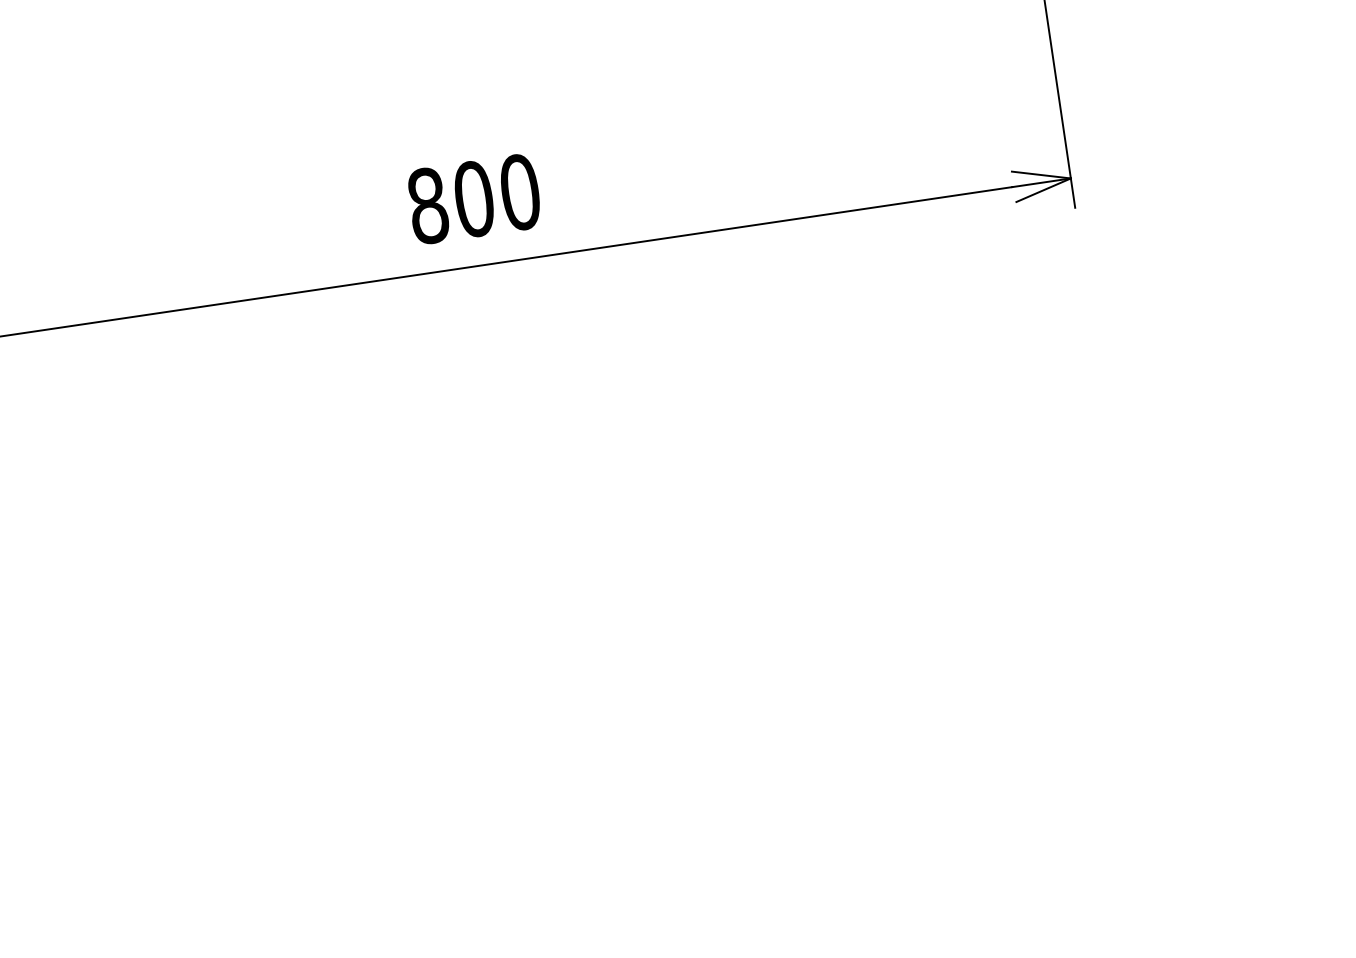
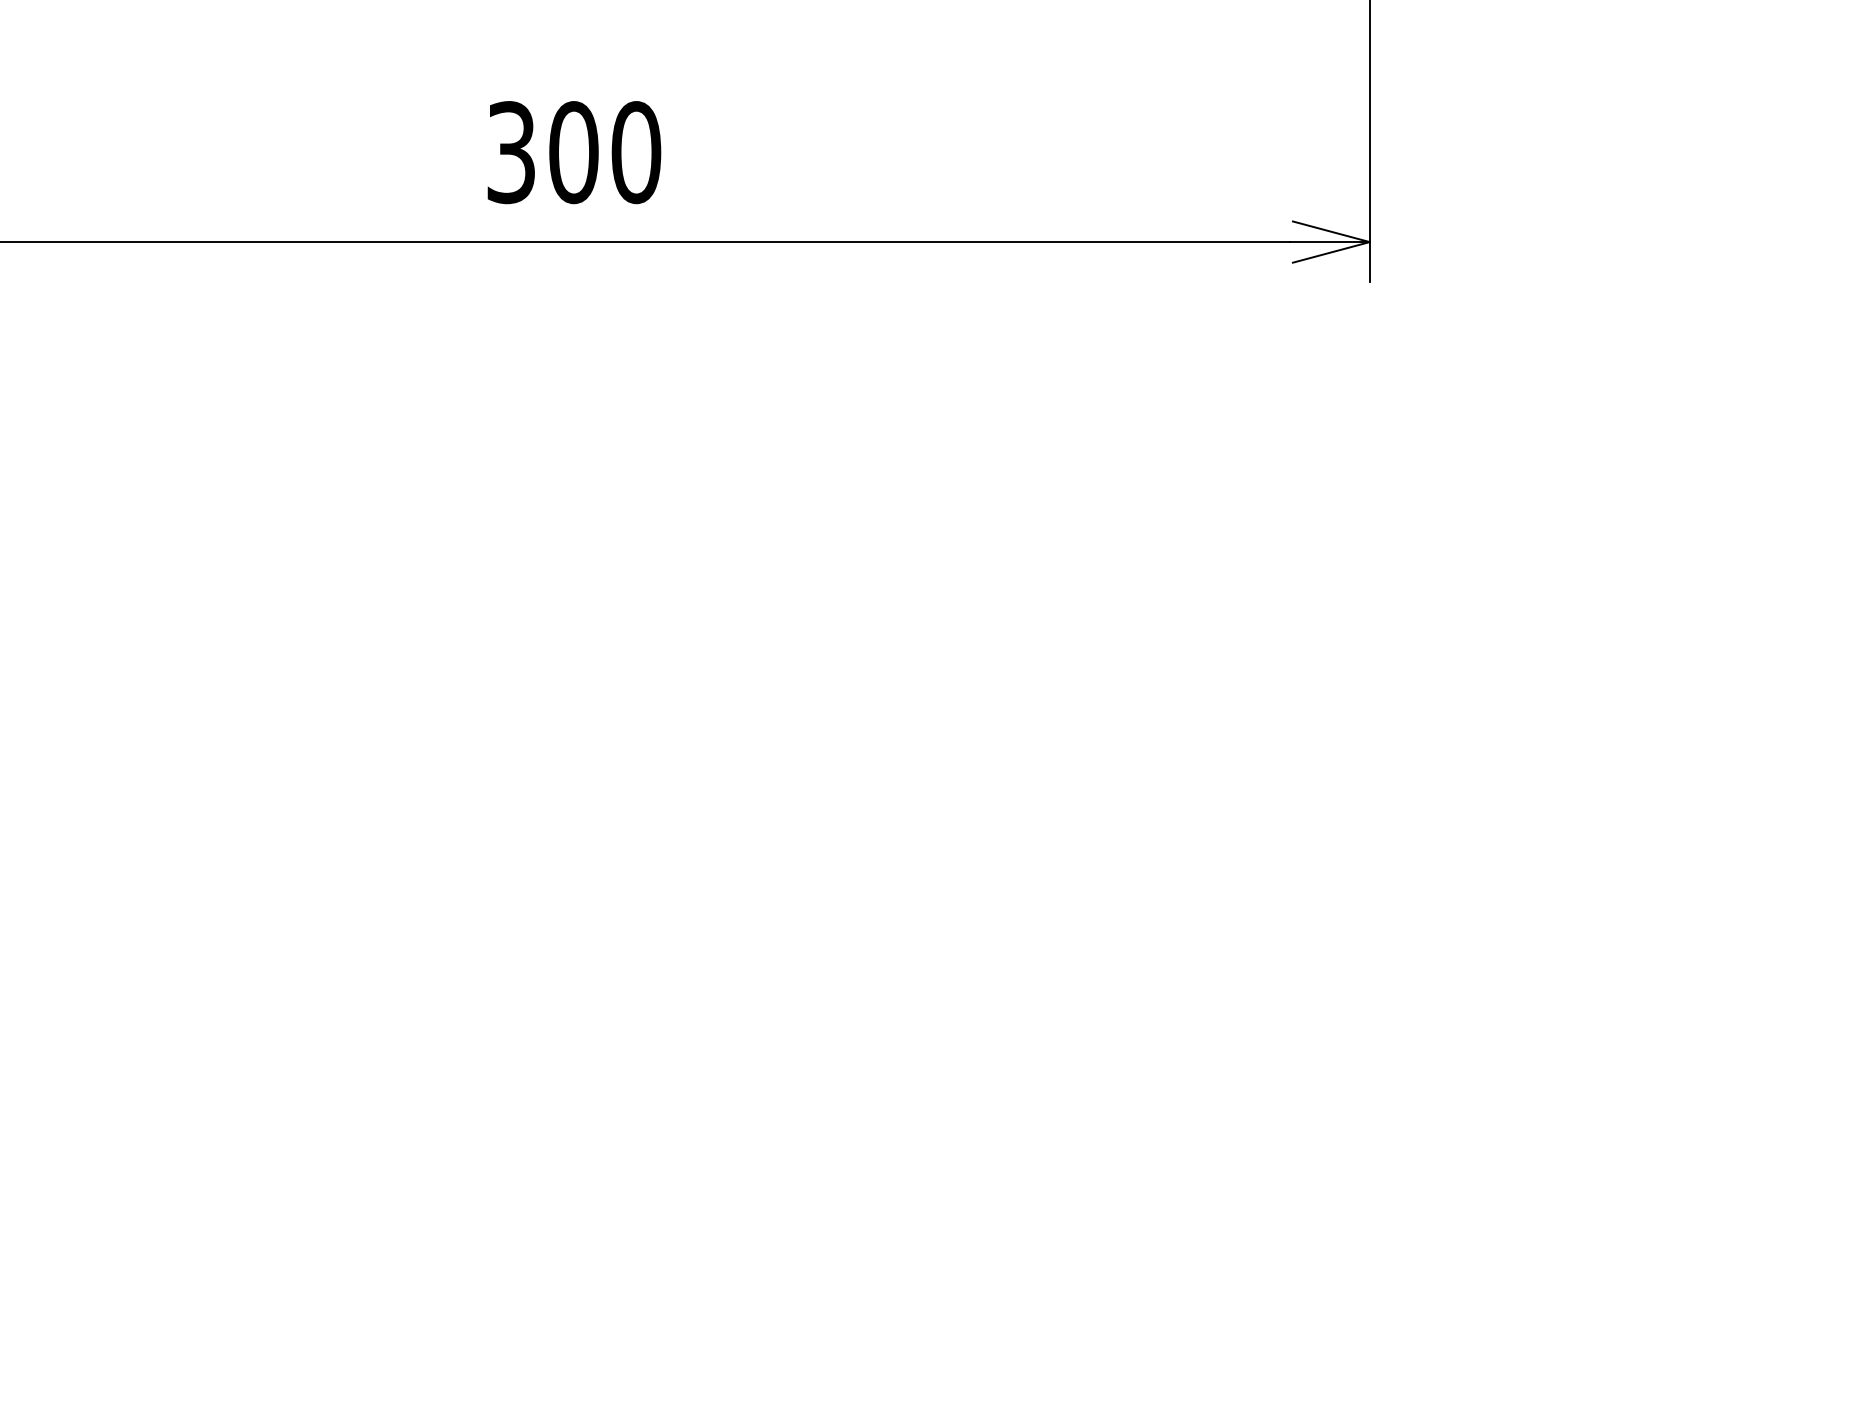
text: (428, 205) -> (511, 152), 800 -> 300

